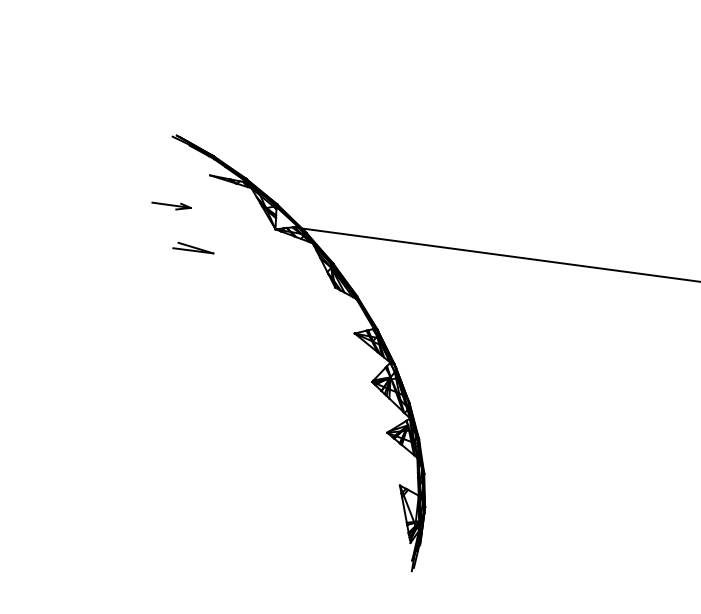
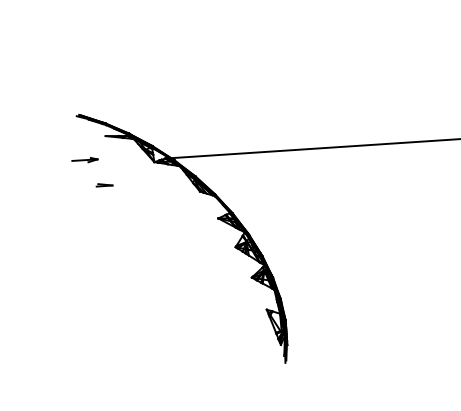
part: (193, 249) -> (104, 185), size x0.6

